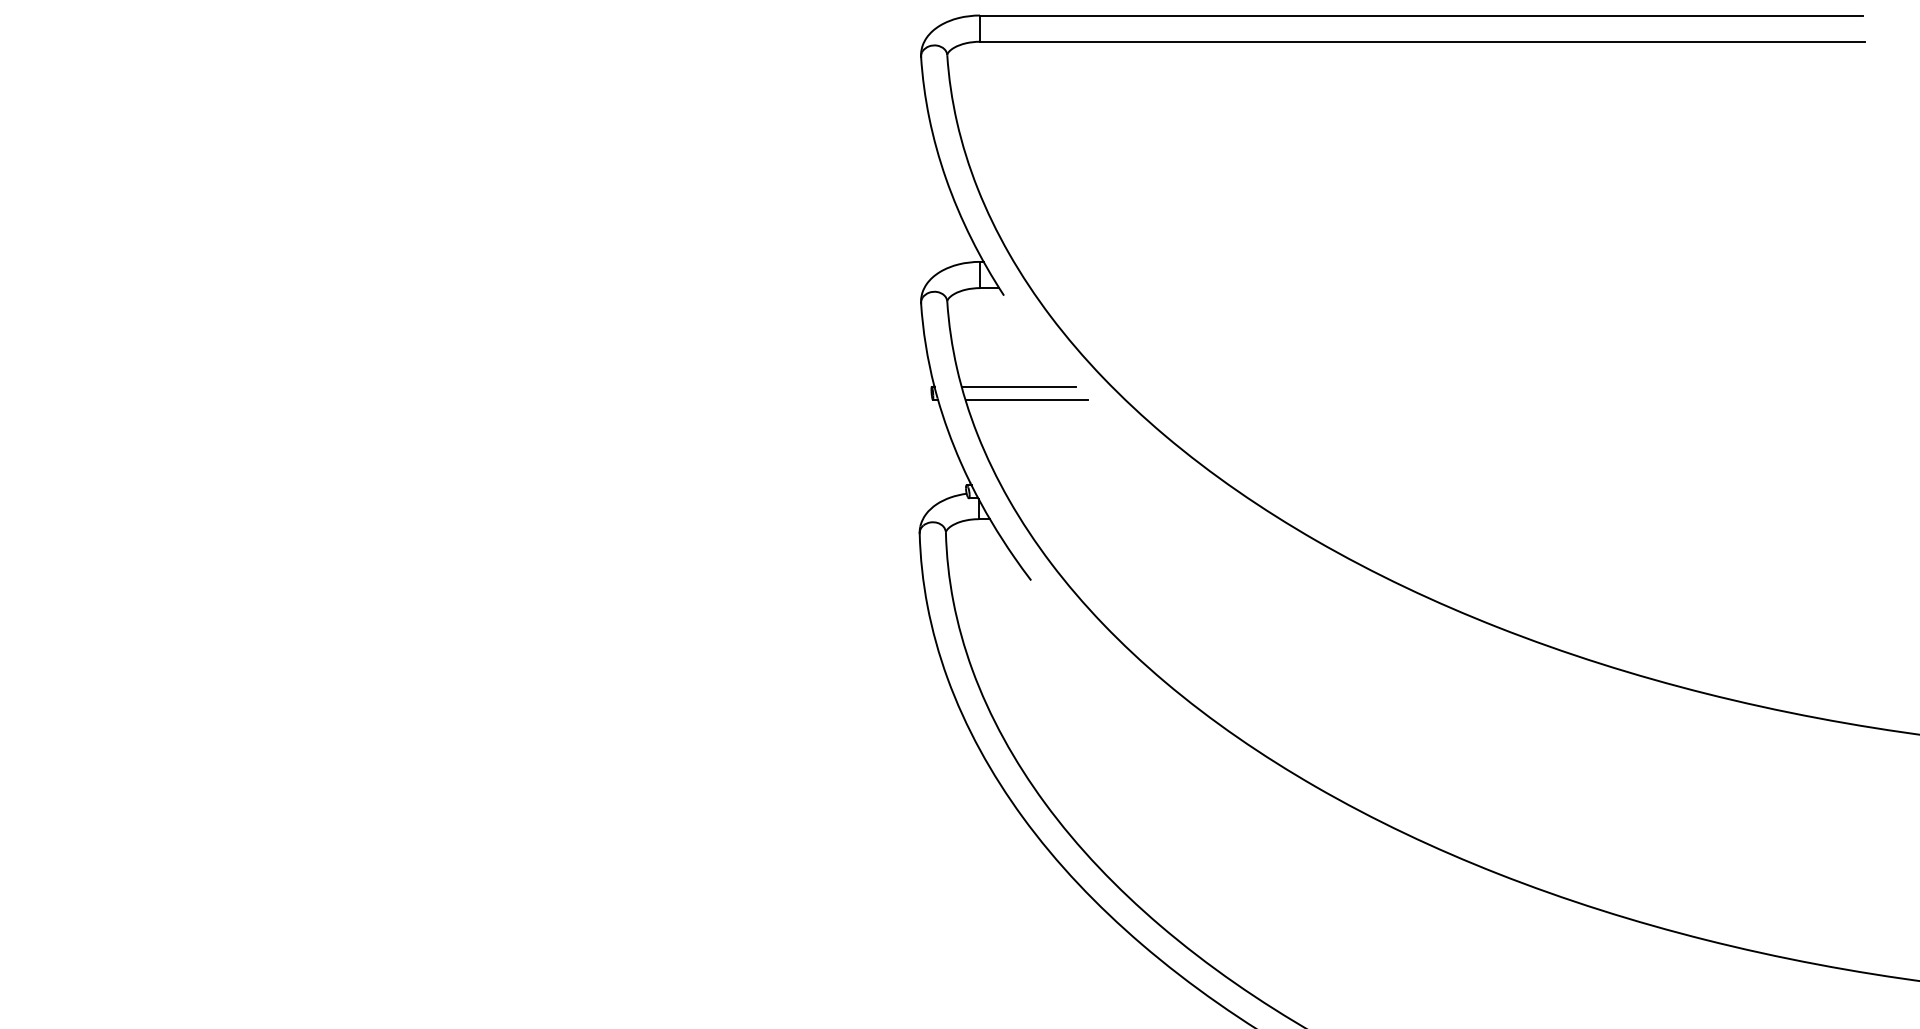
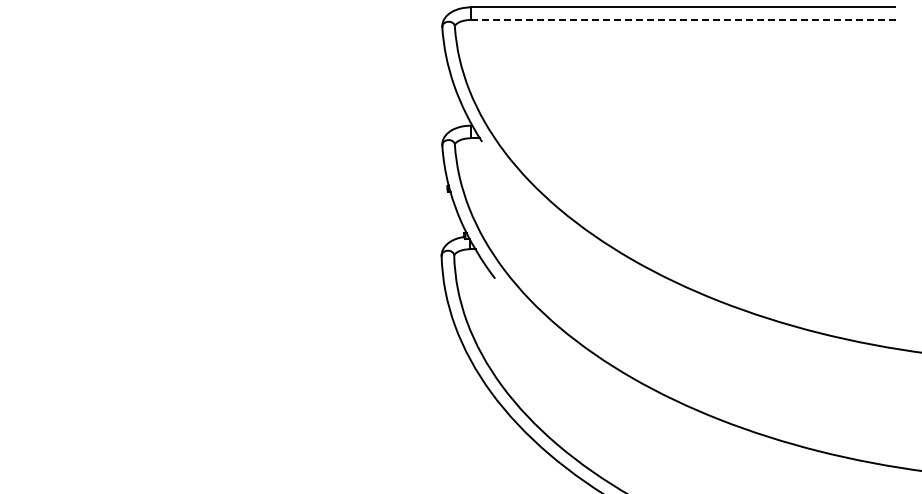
line: (1423, 42) -> (683, 20), solid -> dashed
line: (1017, 386) -> (488, 185), removed
line: (1025, 398) -> (492, 191), removed

